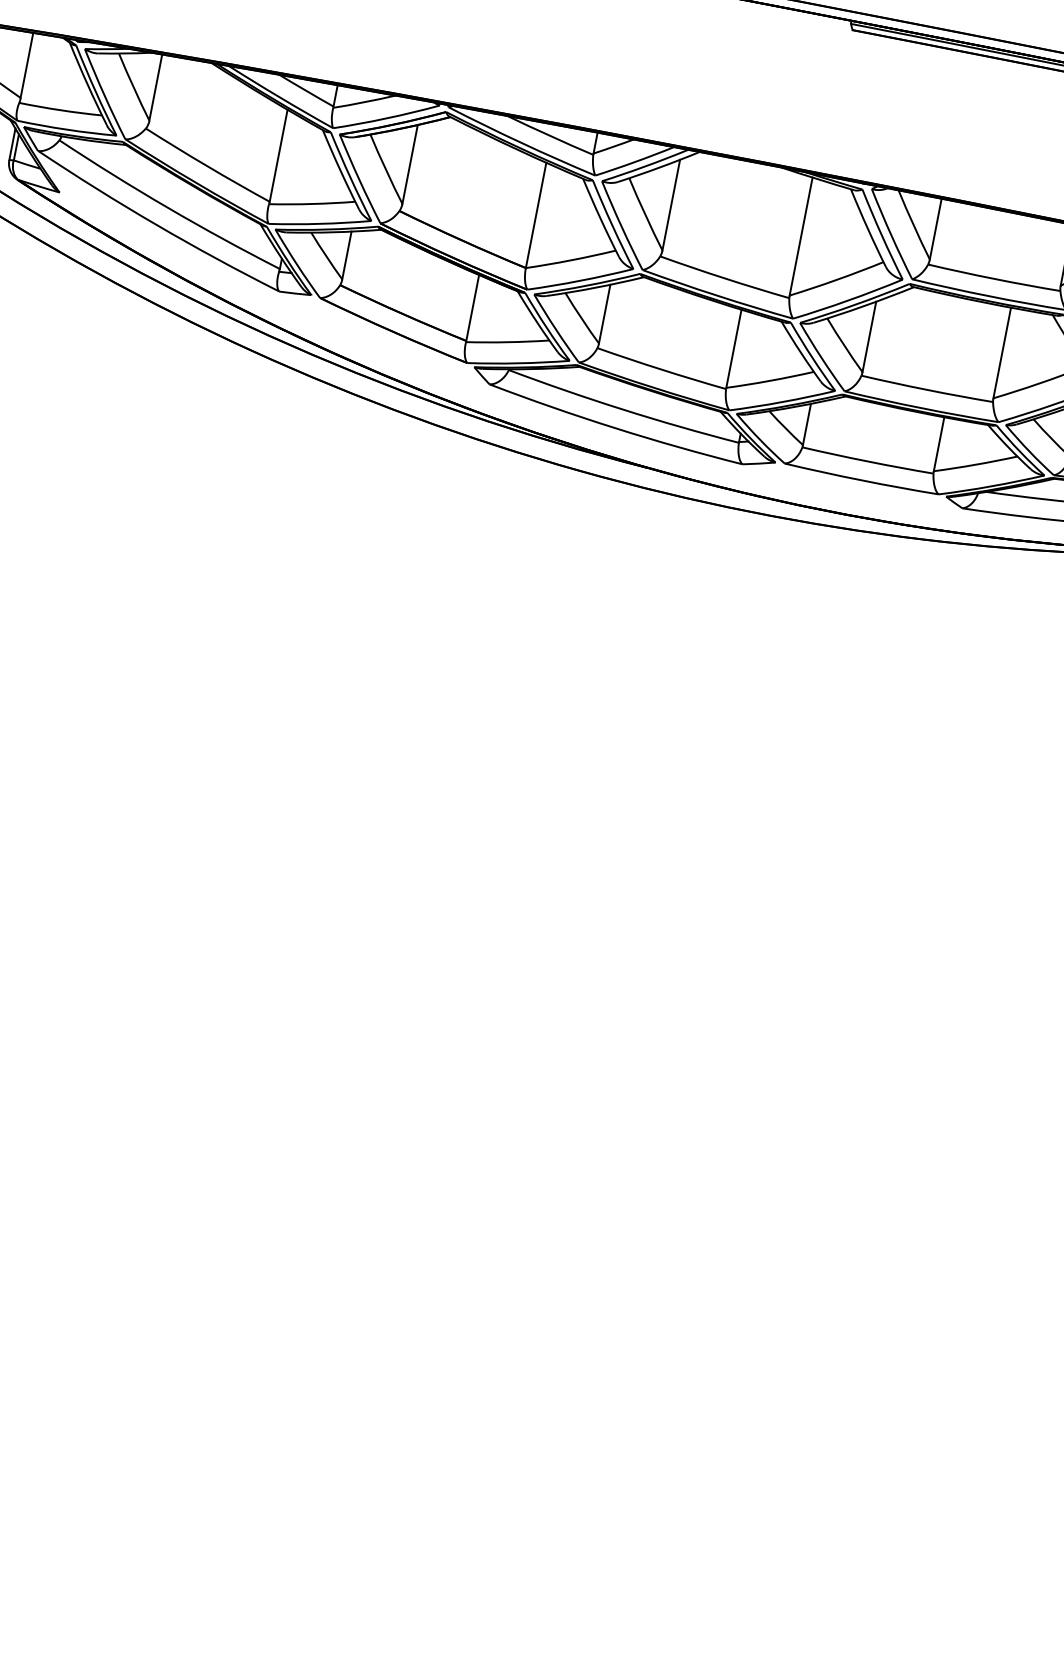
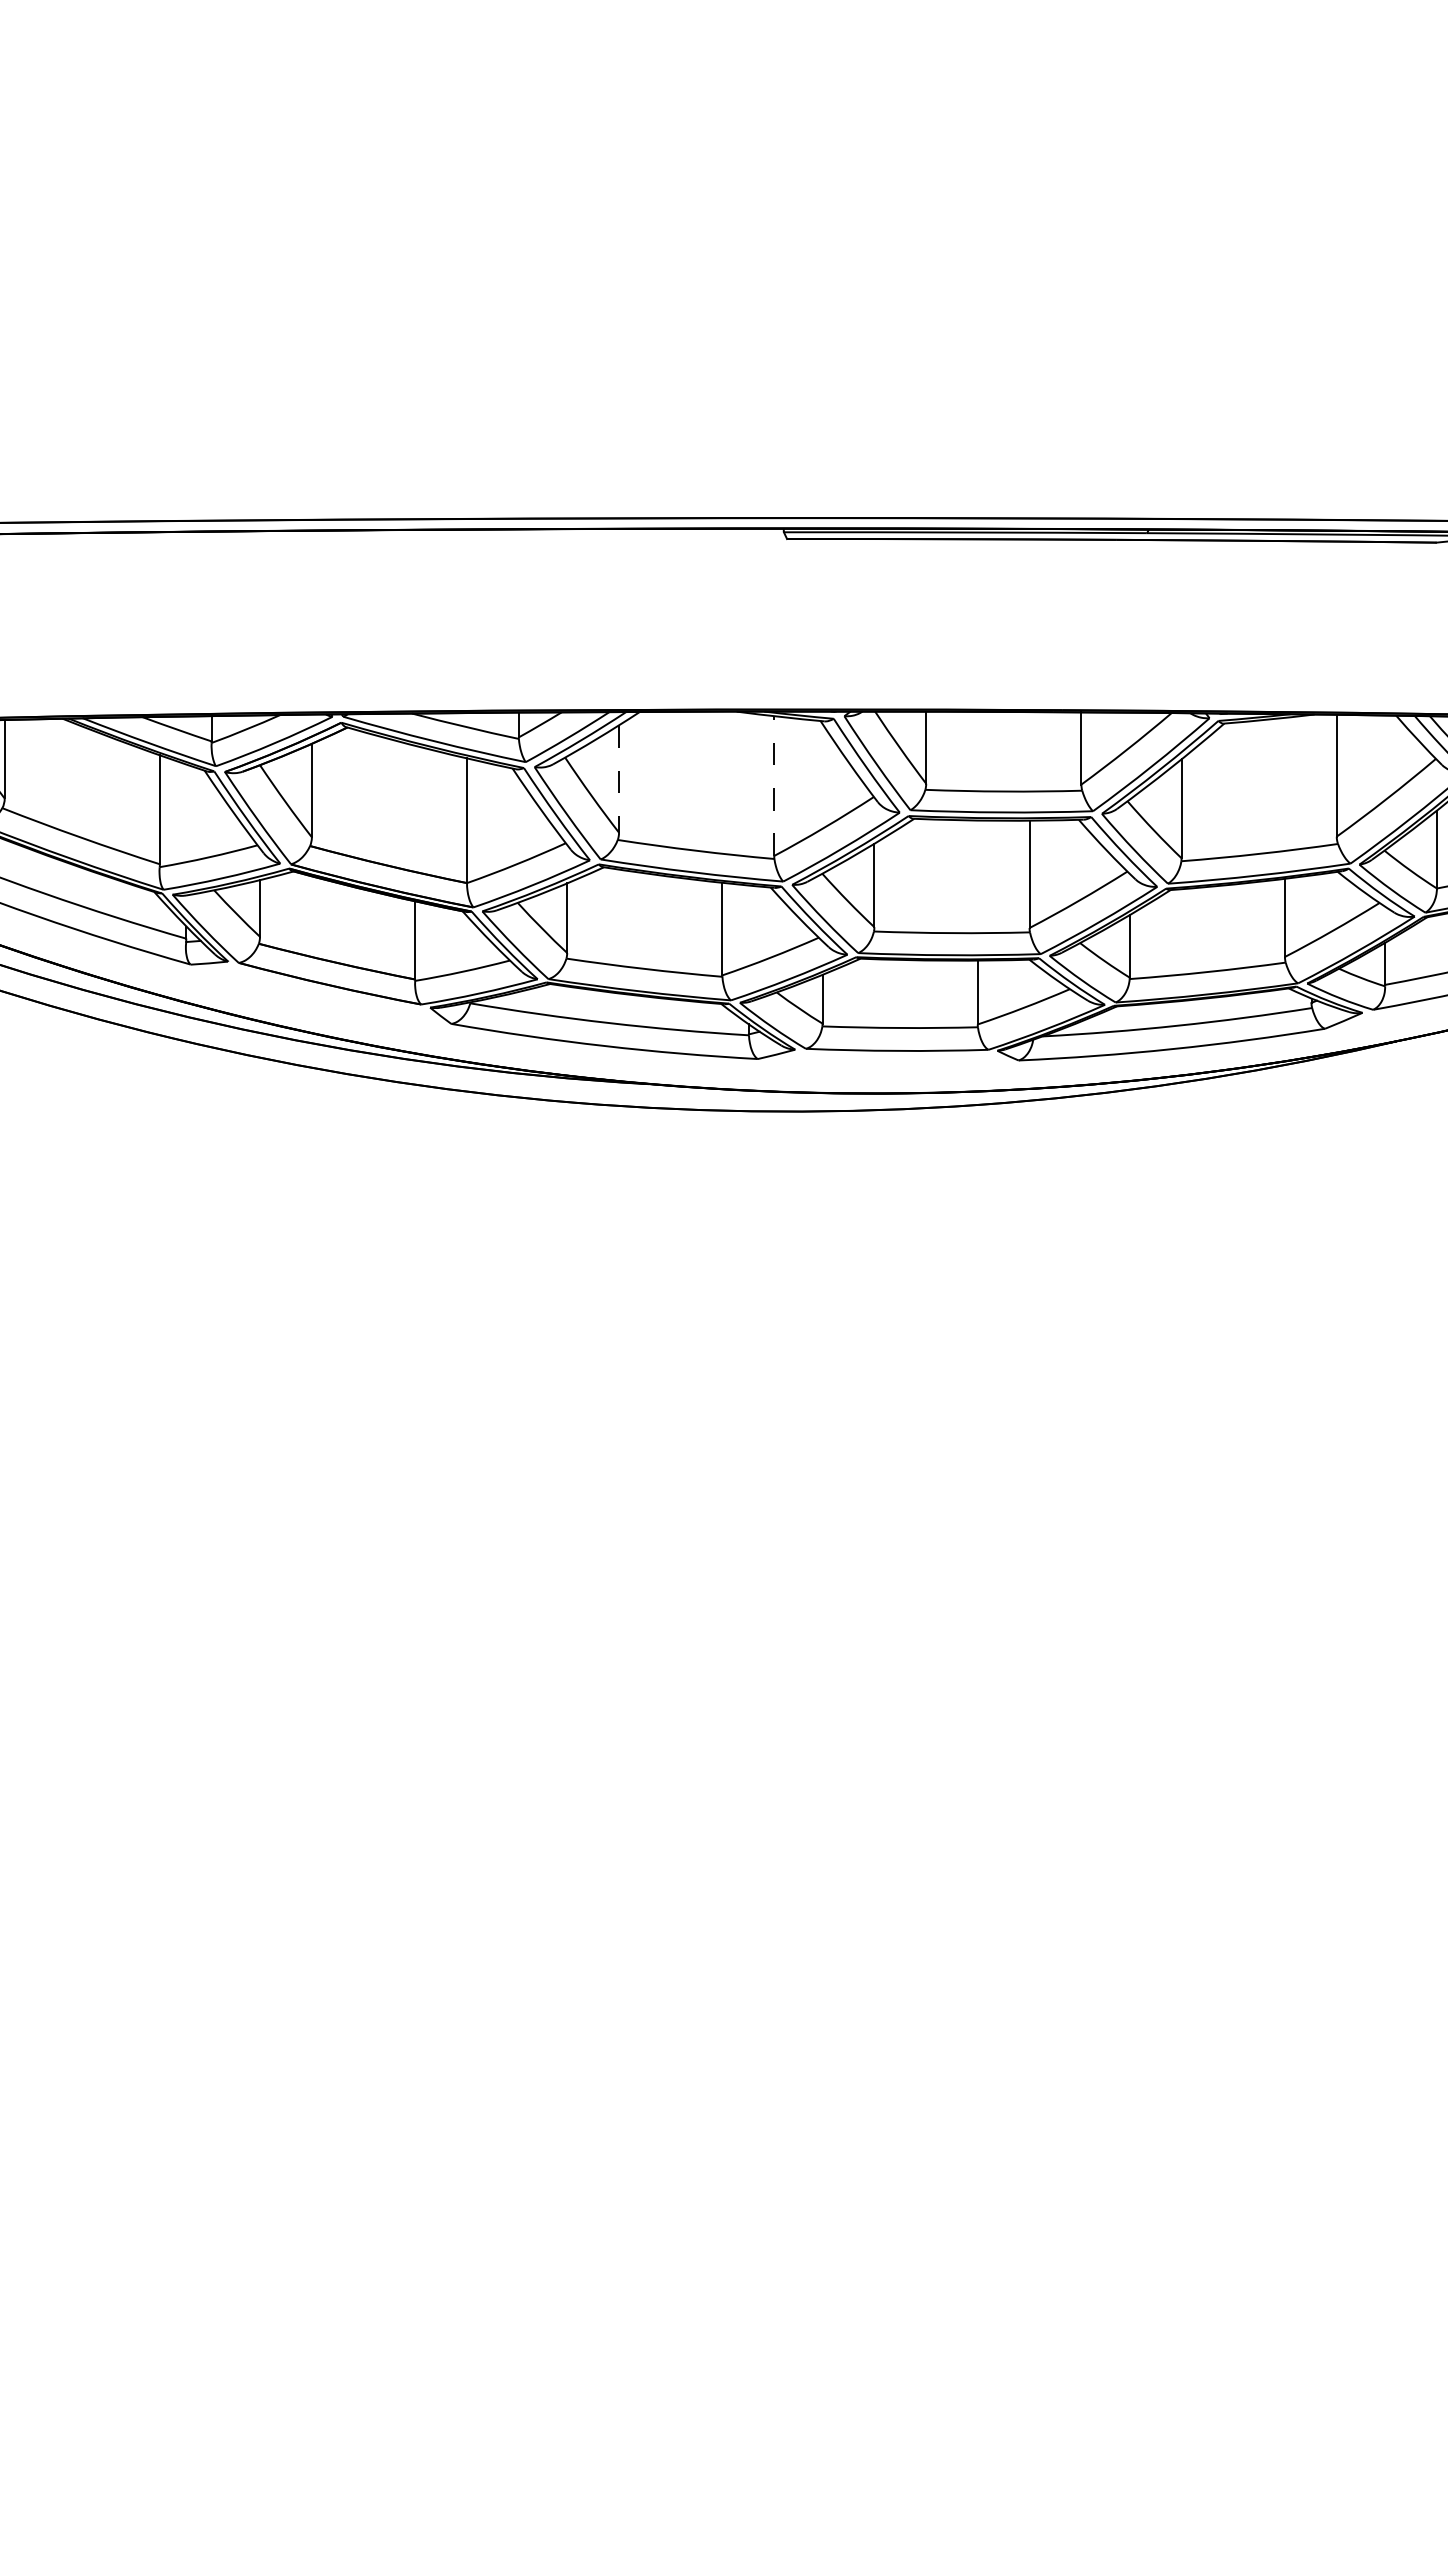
line: (671, 205) -> (619, 779), solid -> dashed
line: (801, 236) -> (774, 786), solid -> dashed

